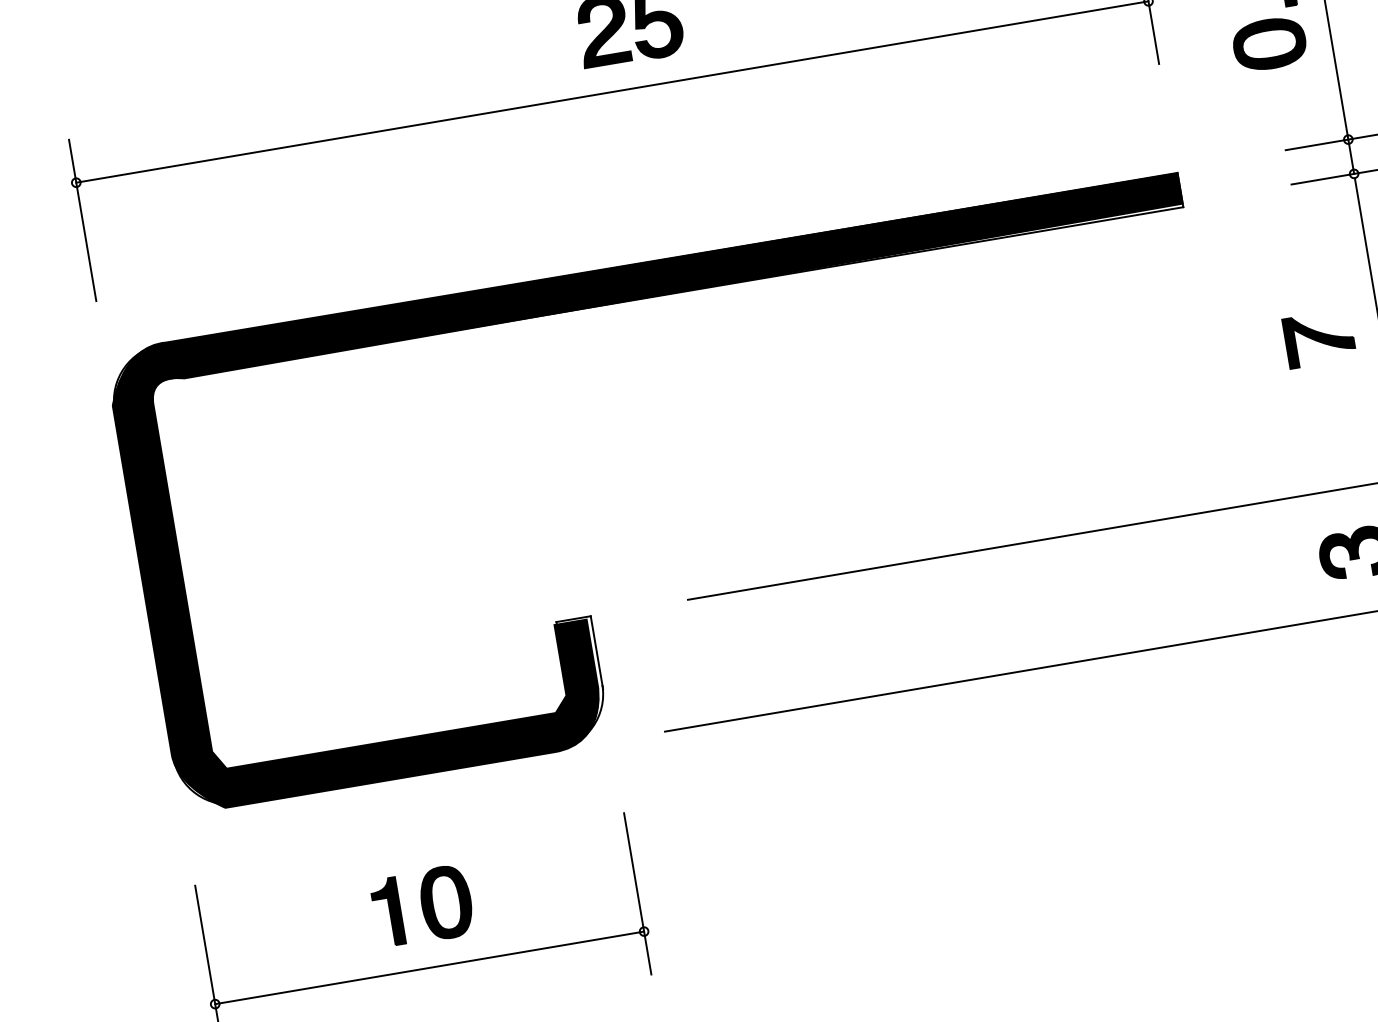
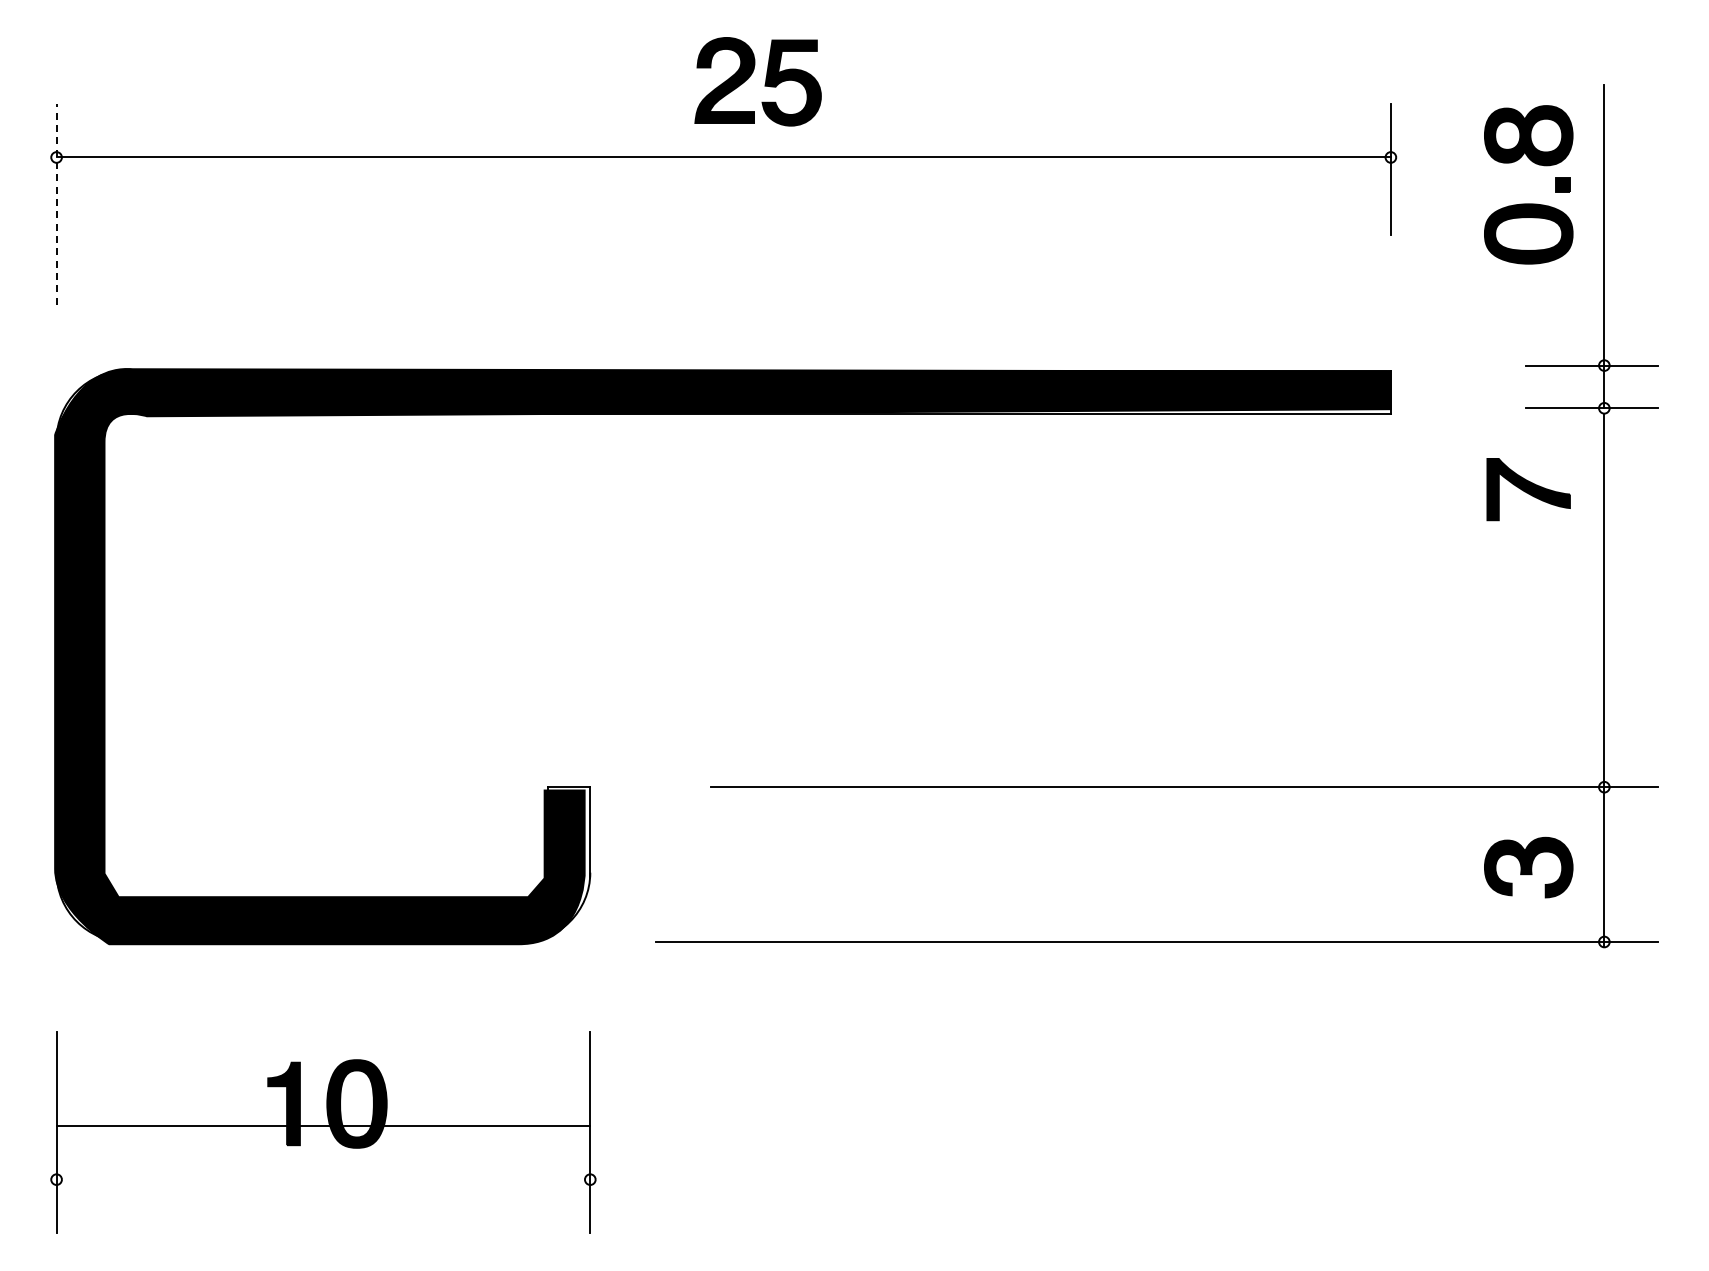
line: (82, 219) -> (56, 203), solid -> dashed
part: (1319, 338) -> (1528, 489), moved
line: (429, 967) -> (323, 1125), moved

